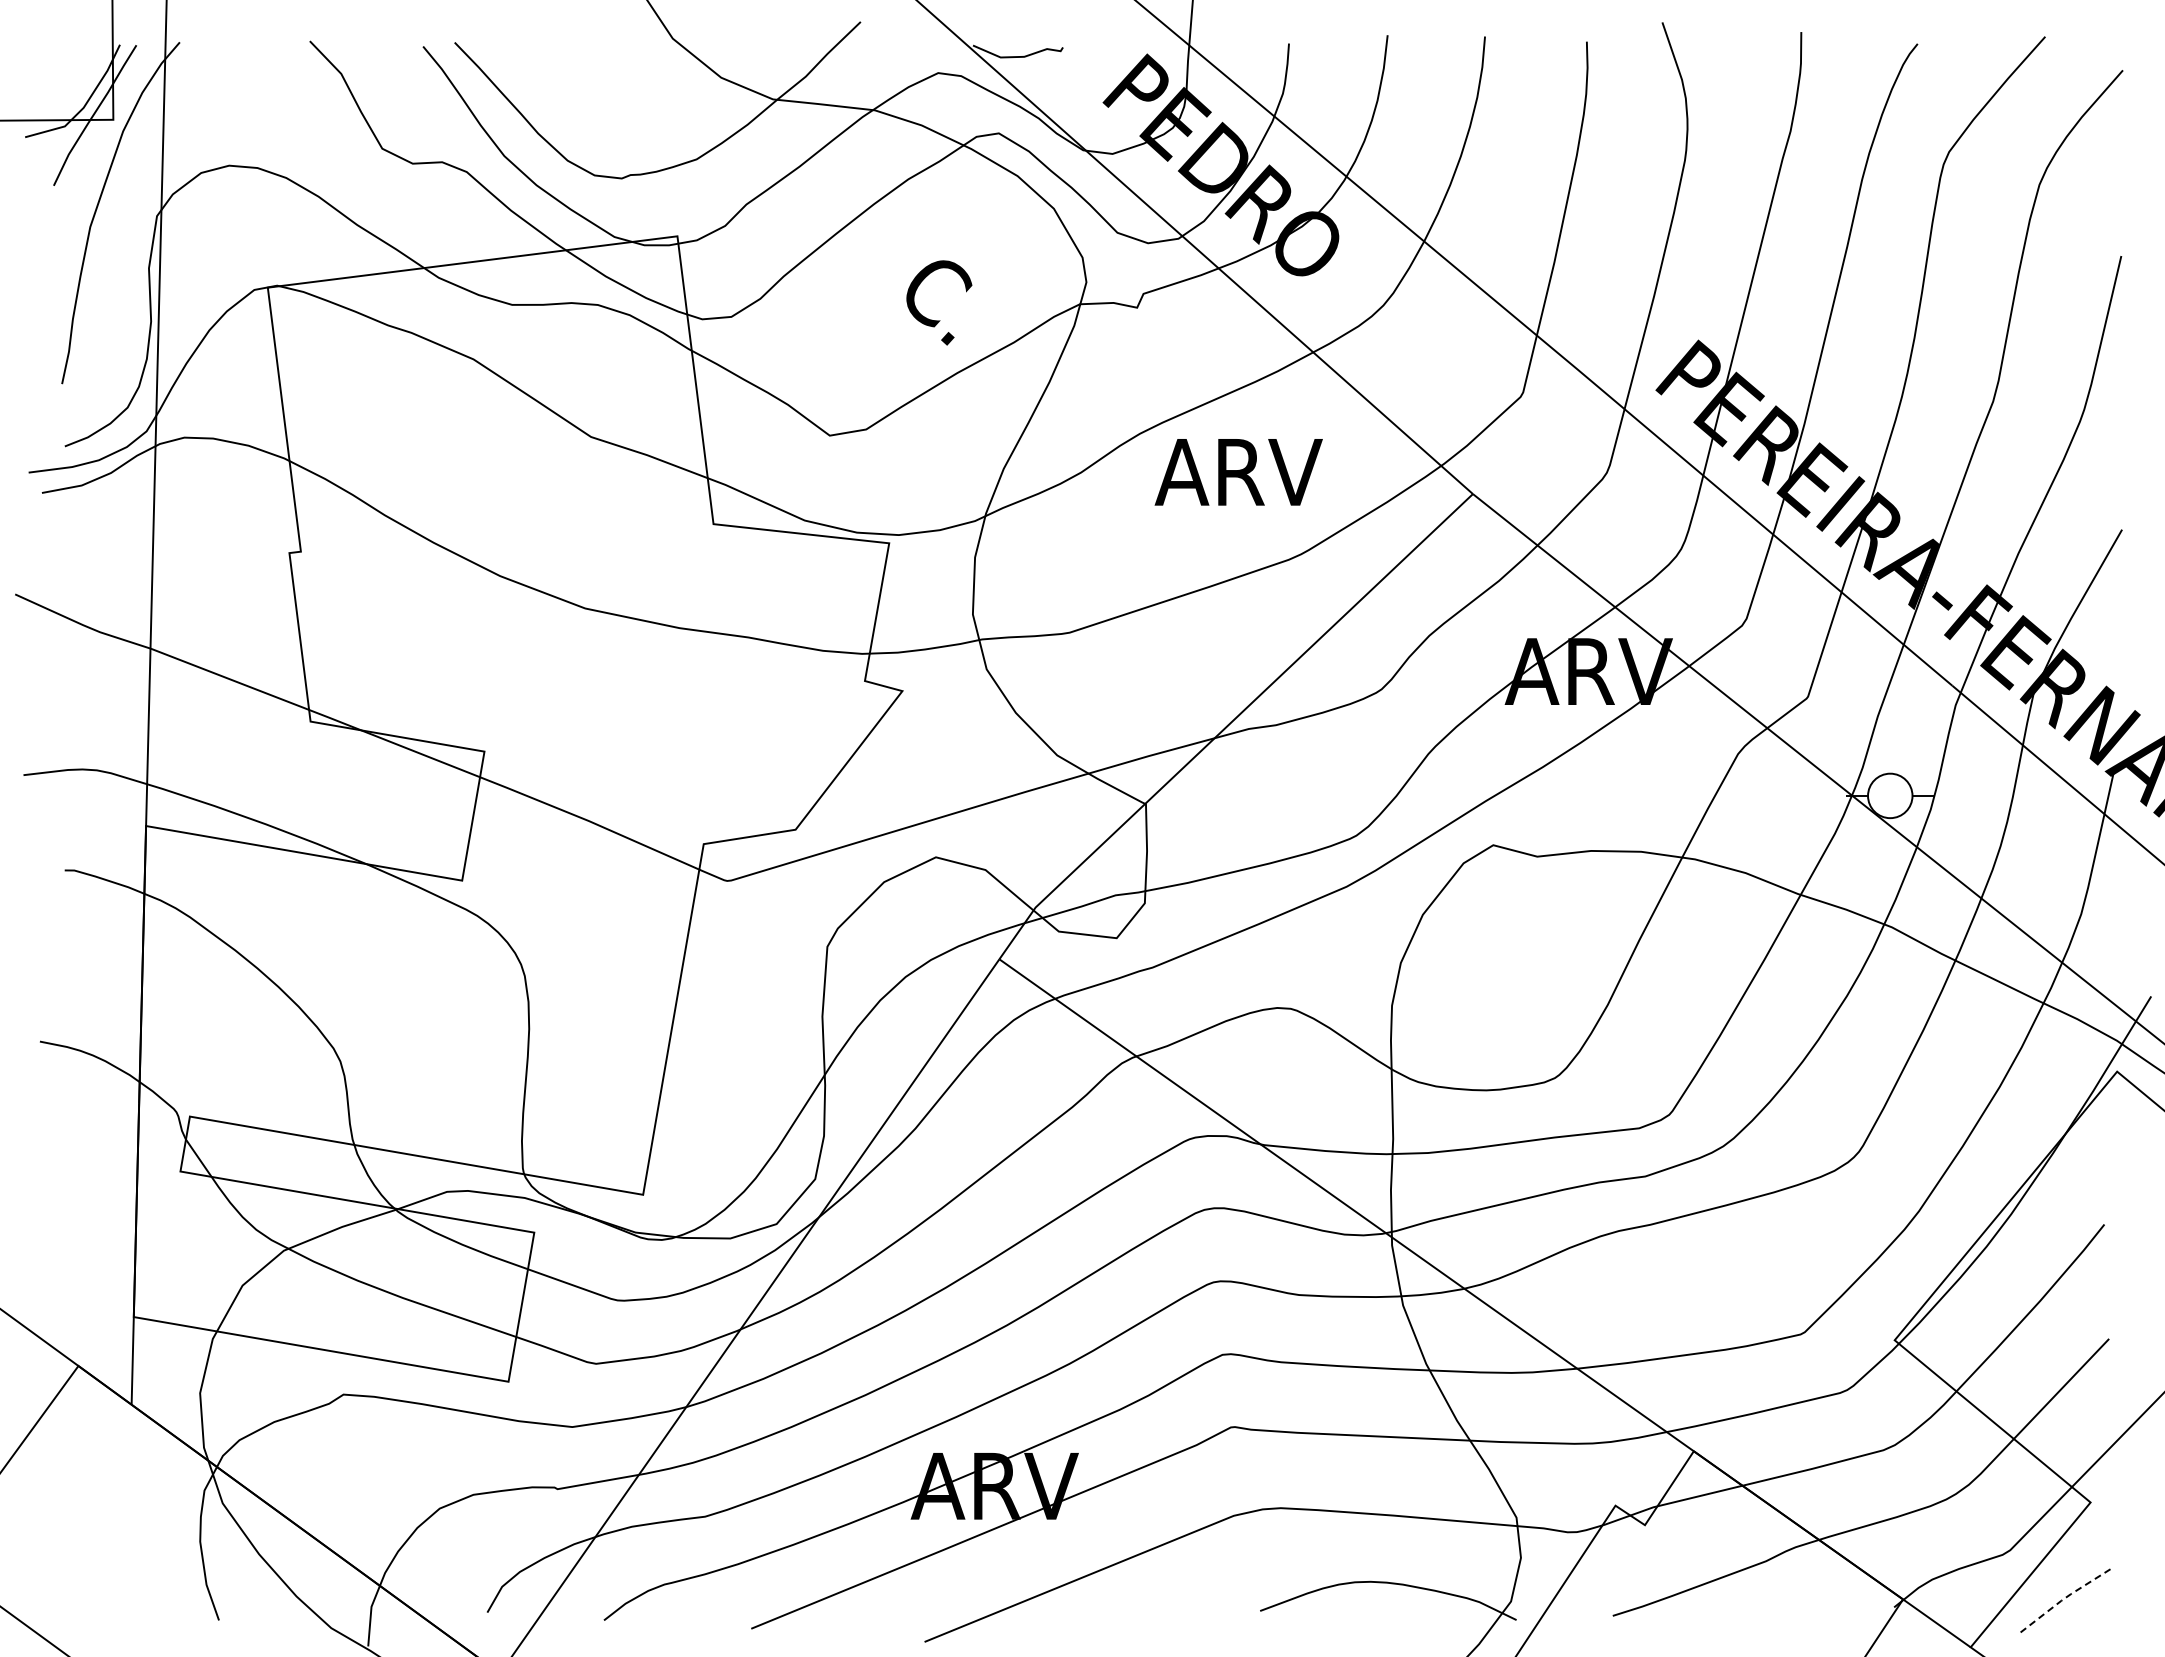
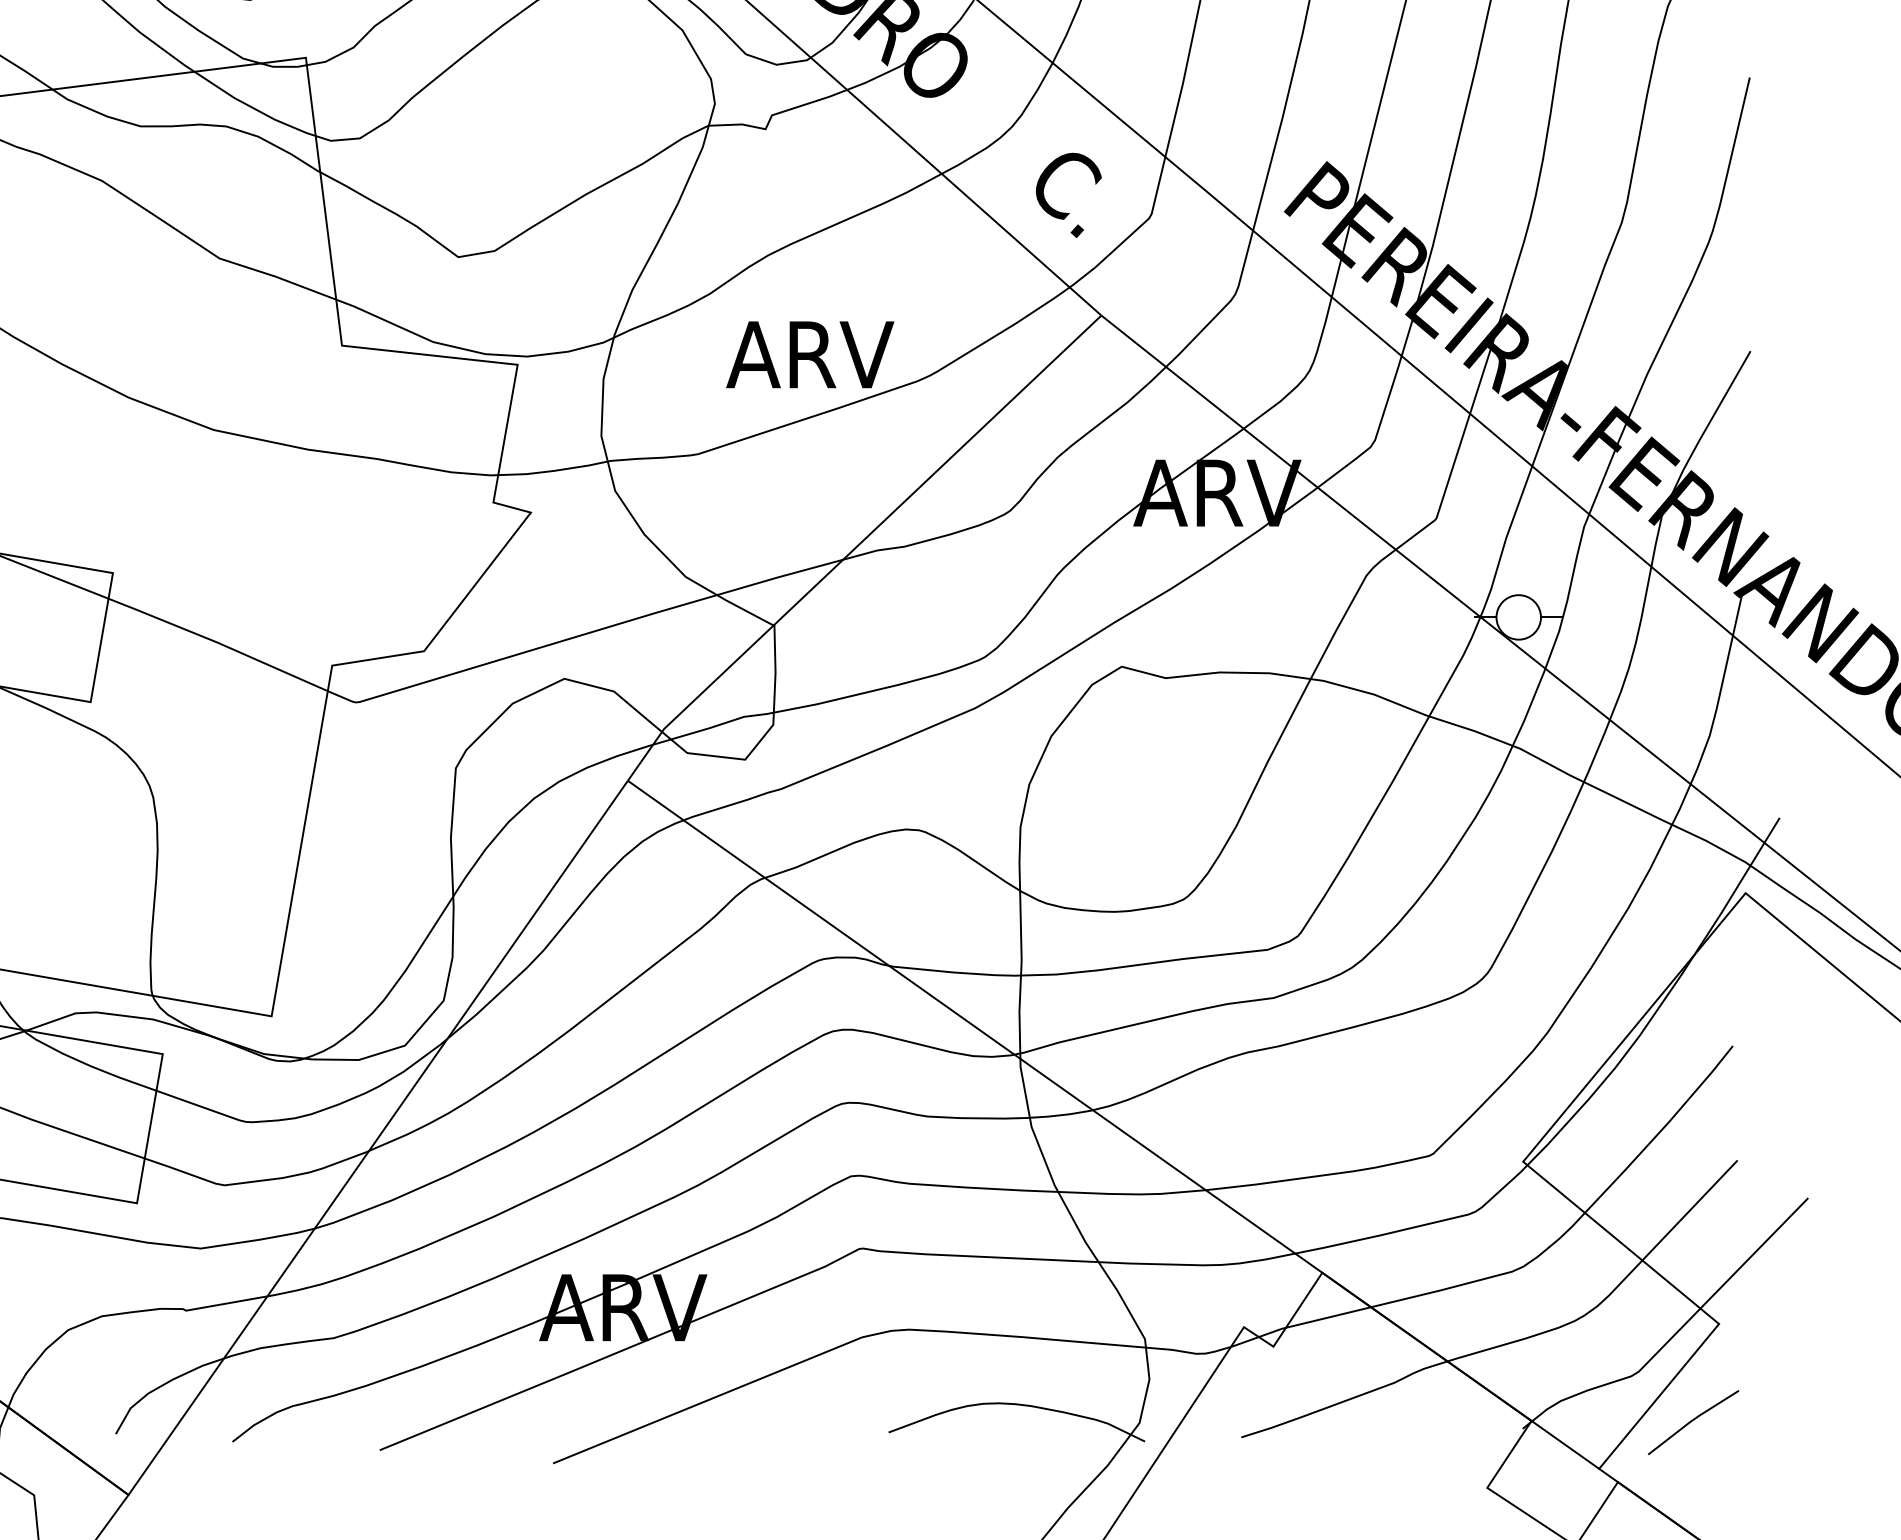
text: (939, 302) -> (1068, 195), moved
text: (1238, 472) -> (809, 355), moved
line: (2063, 1599) -> (1691, 1421), dashed -> solid

